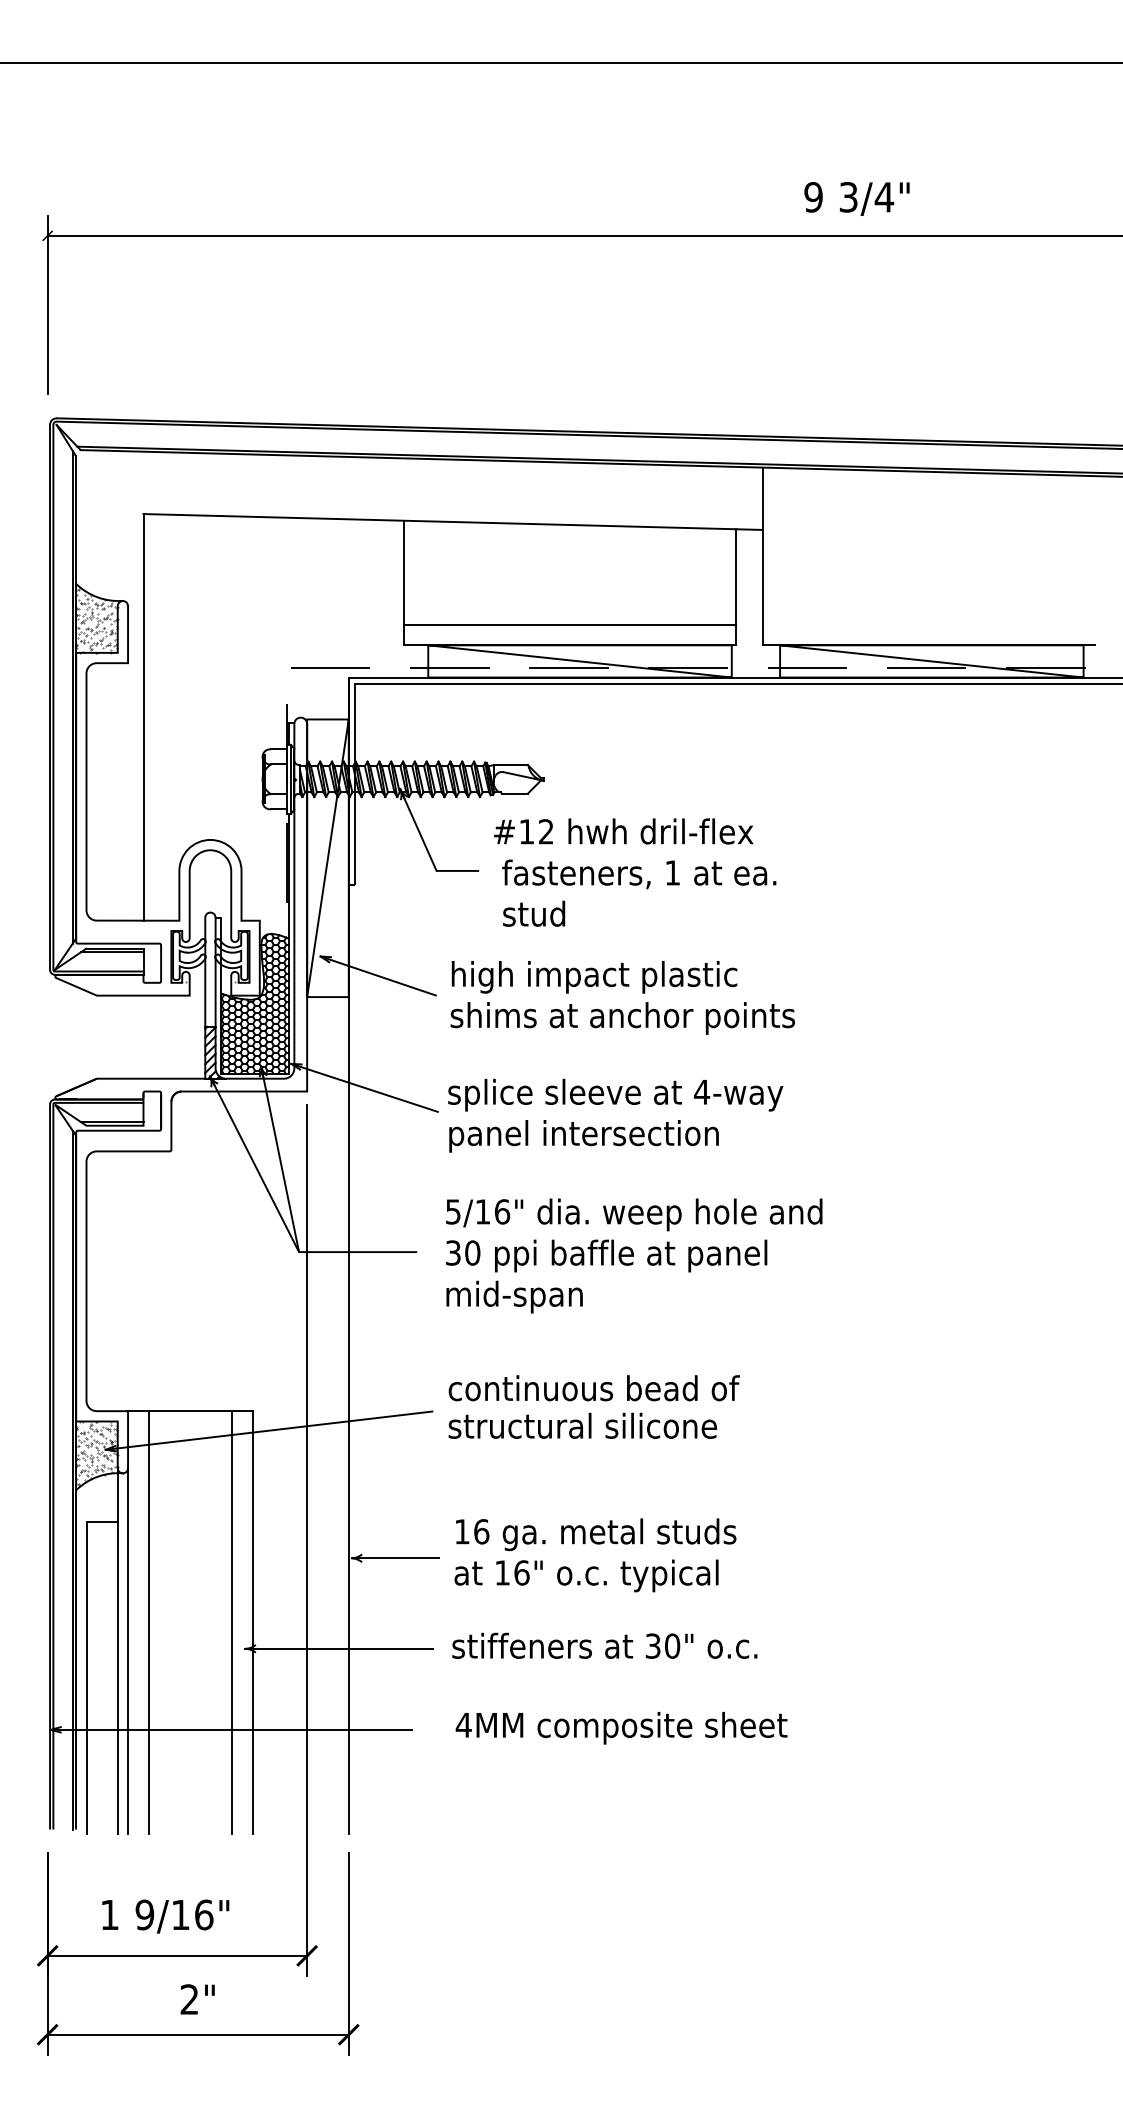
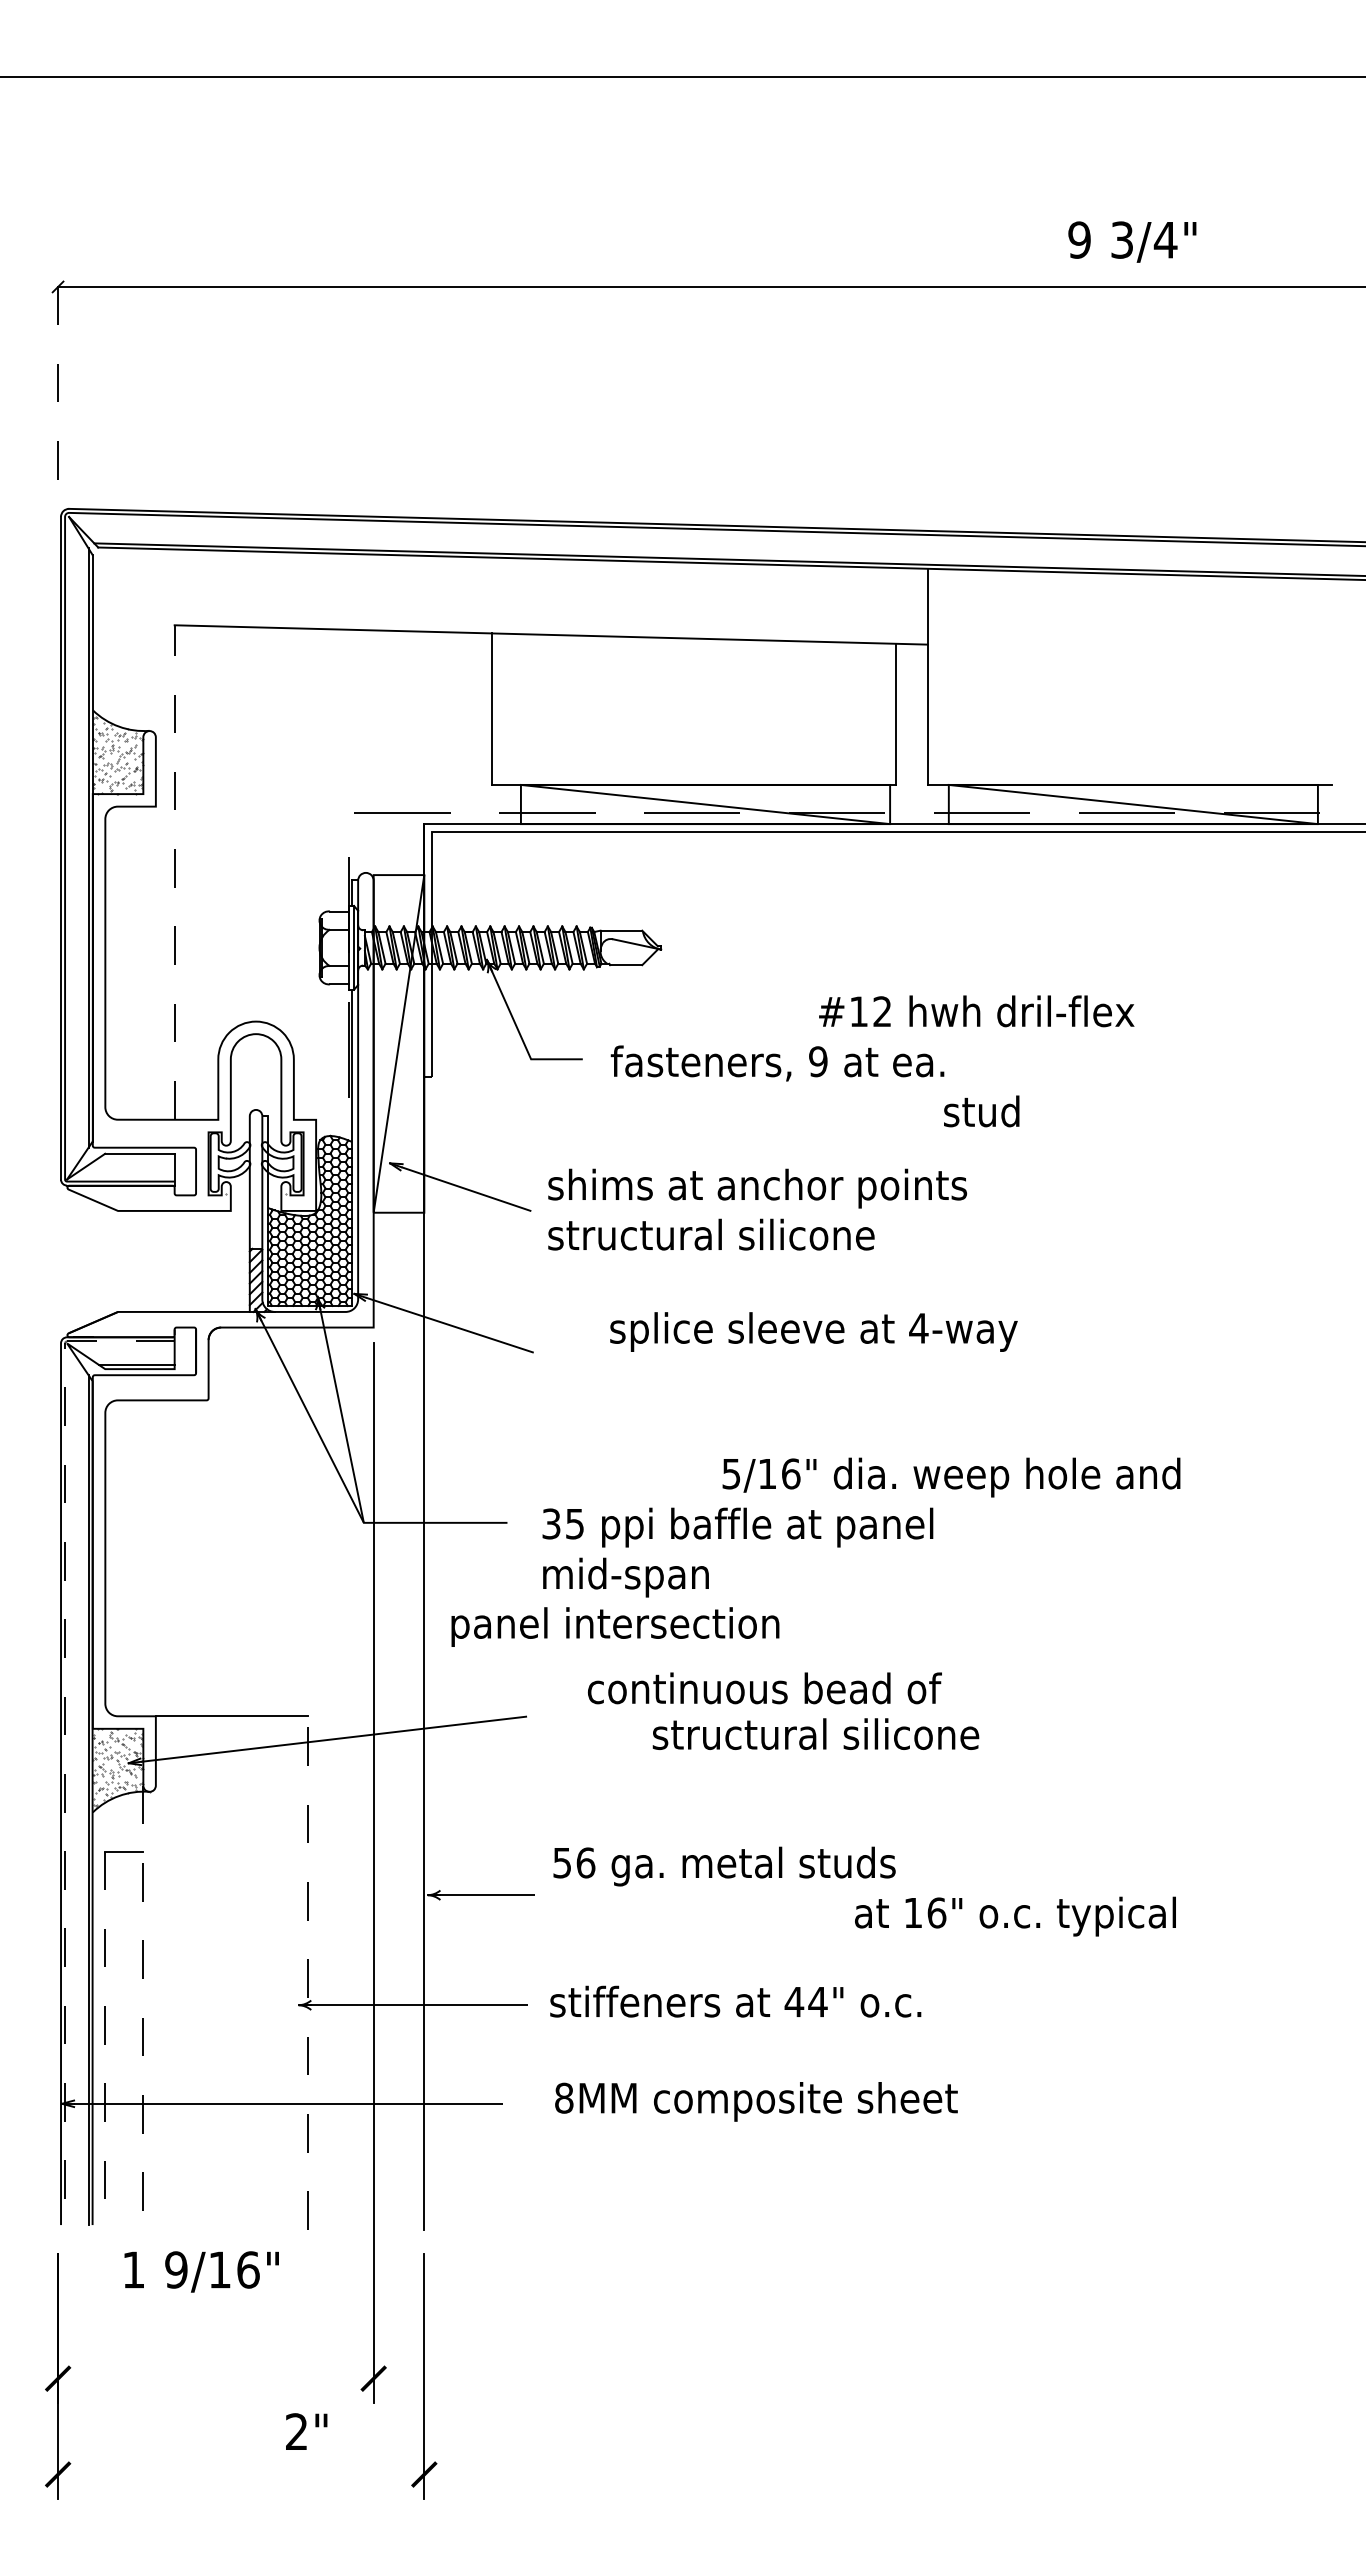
text: (857, 198) -> (1132, 241), moved
line: (47, 304) -> (58, 370), solid -> dashed
line: (570, 624) -> (693, 759), removed
line: (143, 717) -> (174, 872), solid -> dashed
text: (623, 831) -> (976, 1011), moved
text: (672, 872) -> (818, 1061), 1 -> 9
text: (533, 913) -> (981, 1111), moved
line: (112, 951) -> (136, 1157), removed
text: (622, 977) -> (757, 1188), high impact plastic -> shims at anchor points
text: (630, 1018) -> (766, 1238), shims at anchor points -> structural silicone
text: (615, 1094) -> (813, 1331), moved
text: (584, 1135) -> (615, 1626), moved
text: (634, 1214) -> (951, 1477), moved
text: (472, 1252) -> (574, 1523), 30 -> 35
text: (593, 1388) -> (764, 1688), moved
line: (53, 1416) -> (65, 1722), solid -> dashed
text: (582, 1425) -> (815, 1733), moved
text: (461, 1532) -> (561, 1863), 16 -> 56
text: (586, 1575) -> (1015, 1916), moved
line: (149, 1621) -> (181, 1972), removed
line: (232, 1621) -> (282, 1972), removed
line: (252, 1622) -> (307, 1973), solid -> dashed
text: (662, 1645) -> (805, 2001), 30" -> 44"
line: (127, 1650) -> (155, 2007), removed
line: (117, 1651) -> (143, 2008), solid -> dashed
line: (86, 1678) -> (105, 2041), solid -> dashed
text: (463, 1724) -> (563, 2097), 4MM -> 8MM
text: (165, 1916) -> (201, 2271), moved
line: (177, 1955) -> (215, 2378), removed
text: (197, 1999) -> (306, 2431), moved
line: (198, 2034) -> (241, 2474), removed

